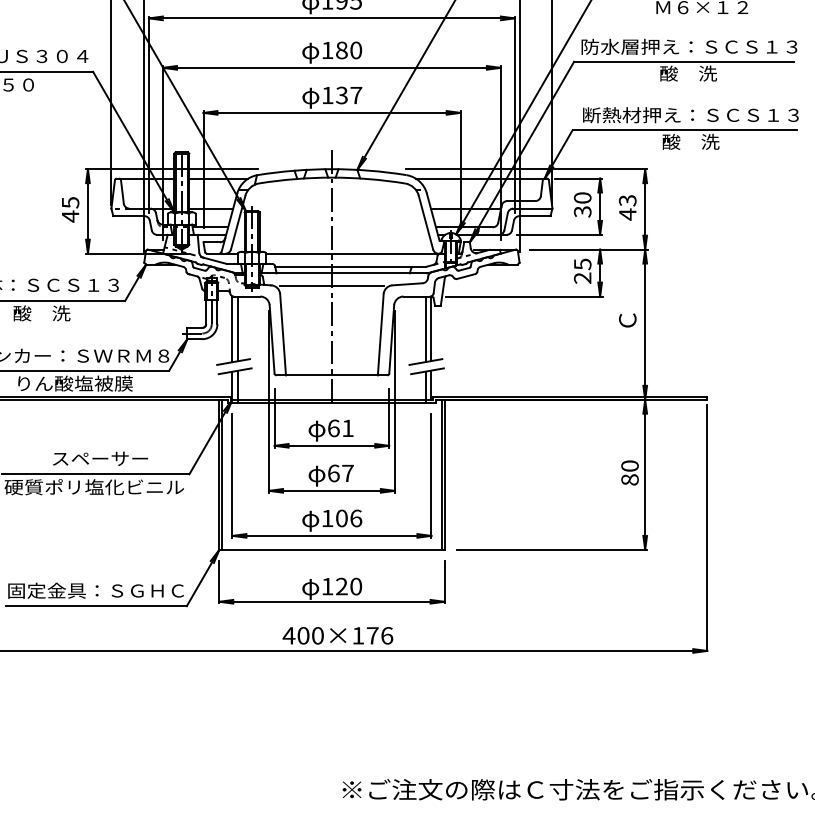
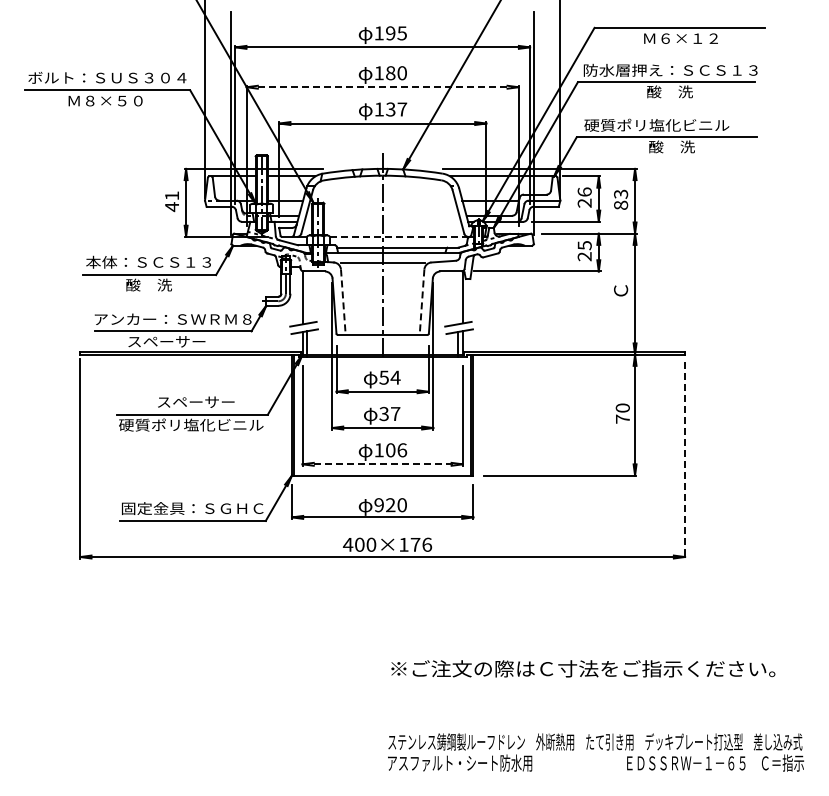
line: (332, 68) -> (383, 87), solid -> dashed
text: (690, 114) -> (671, 124), 断熱材押え：ＳＣＳ１３ -> 硬質ポリ塩化ビニル
text: (71, 202) -> (172, 195), 45 -> 41
text: (582, 204) -> (584, 197), 30 -> 26
text: (628, 214) -> (621, 205), 43 -> 83
line: (356, 253) -> (402, 236), solid -> dashed
line: (238, 328) -> (307, 297), removed
line: (426, 328) -> (458, 297), removed
line: (283, 335) -> (343, 302), solid -> dashed
line: (381, 335) -> (422, 302), solid -> dashed
text: (74, 383) -> (175, 341), りん酸塩被膜 -> スペーサー
text: (340, 428) -> (389, 377), 61 -> 54
text: (332, 472) -> (383, 413), 67 -> 37
text: (629, 479) -> (622, 418), 80 -> 70
line: (707, 526) -> (685, 456), solid -> dashed
line: (332, 536) -> (383, 464), solid -> dashed
text: (326, 586) -> (378, 505), 120 -> 920

